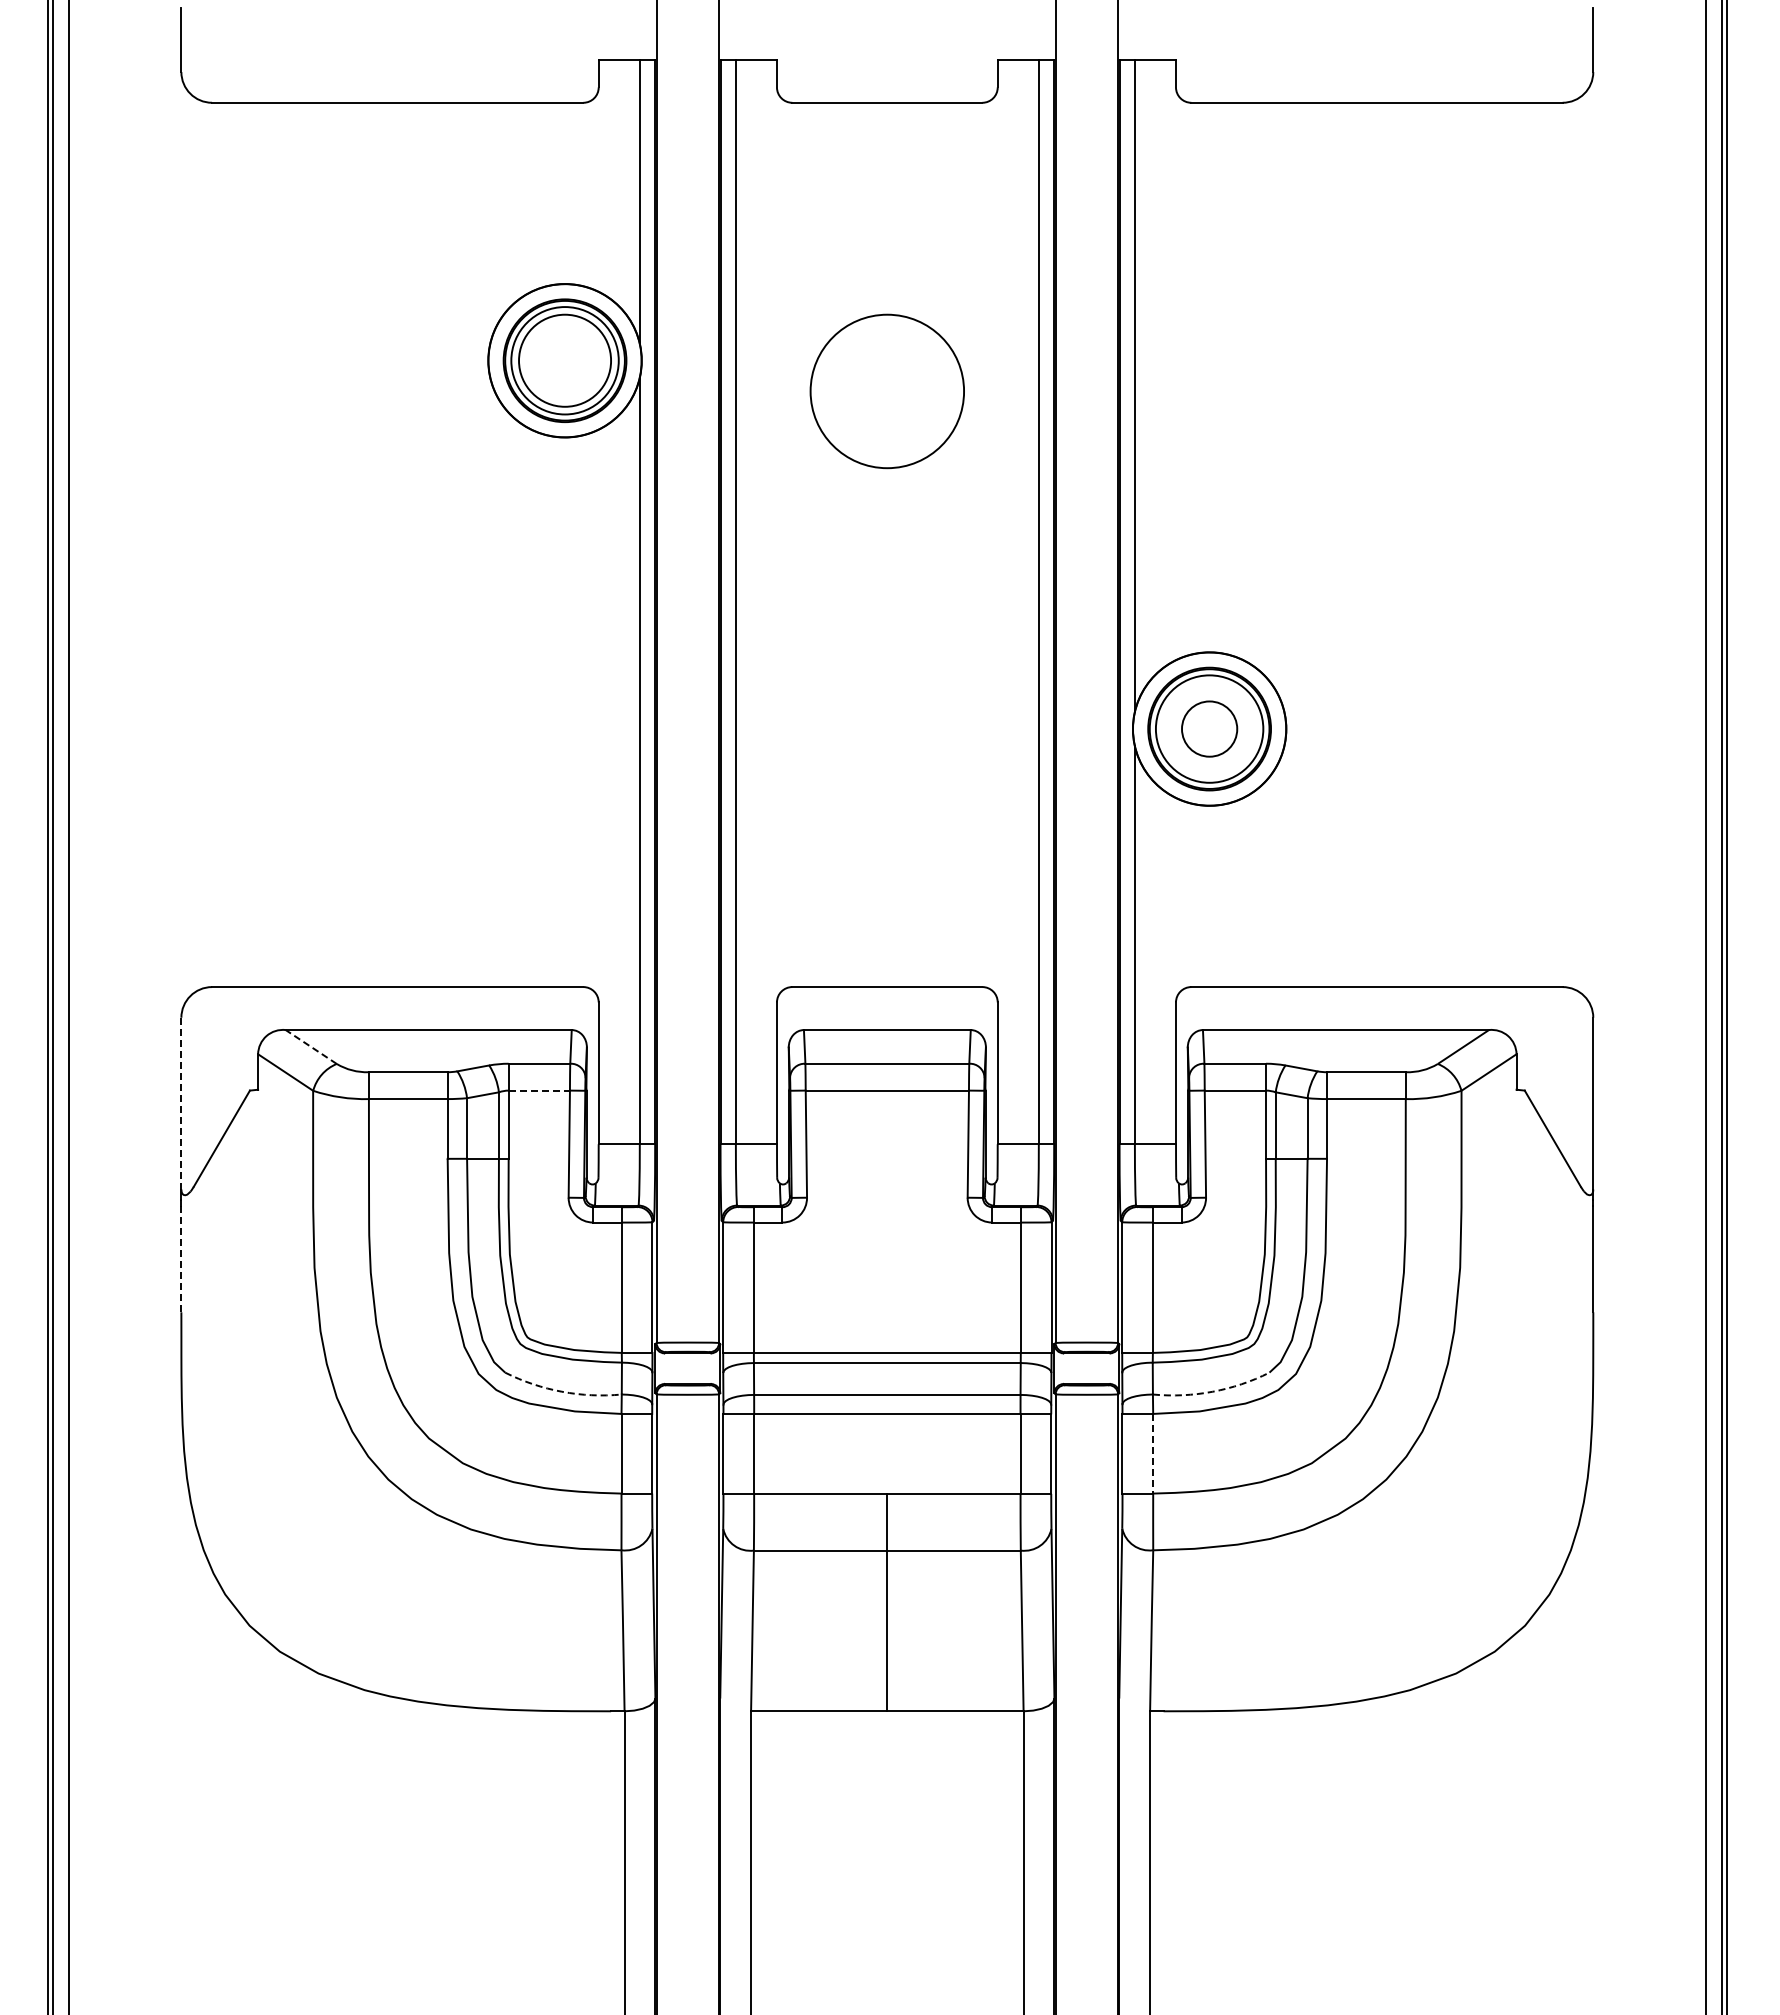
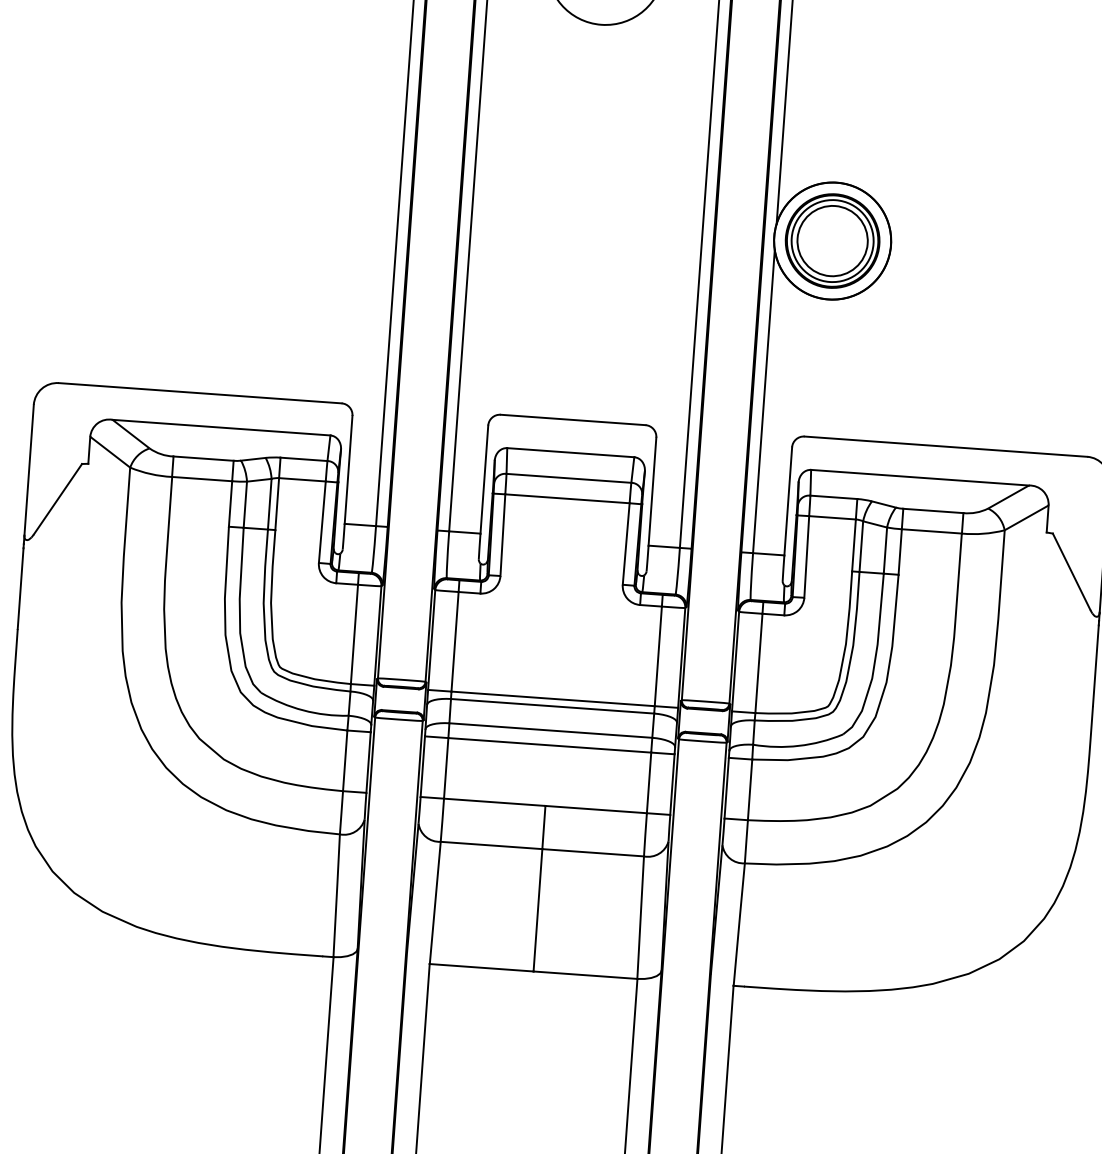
circle: (1209, 729) -> (832, 241), size x1.67
line: (310, 1046) -> (130, 433), dashed -> solid
line: (539, 1090) -> (302, 479), dashed -> solid
line: (181, 1103) -> (29, 470), dashed -> solid
line: (181, 1259) -> (20, 588), dashed -> solid
arc: (561, 1391) -> (302, 710), dashed -> solid
arc: (1212, 1391) -> (798, 745), dashed -> solid
line: (1153, 1453) -> (750, 789), dashed -> solid

